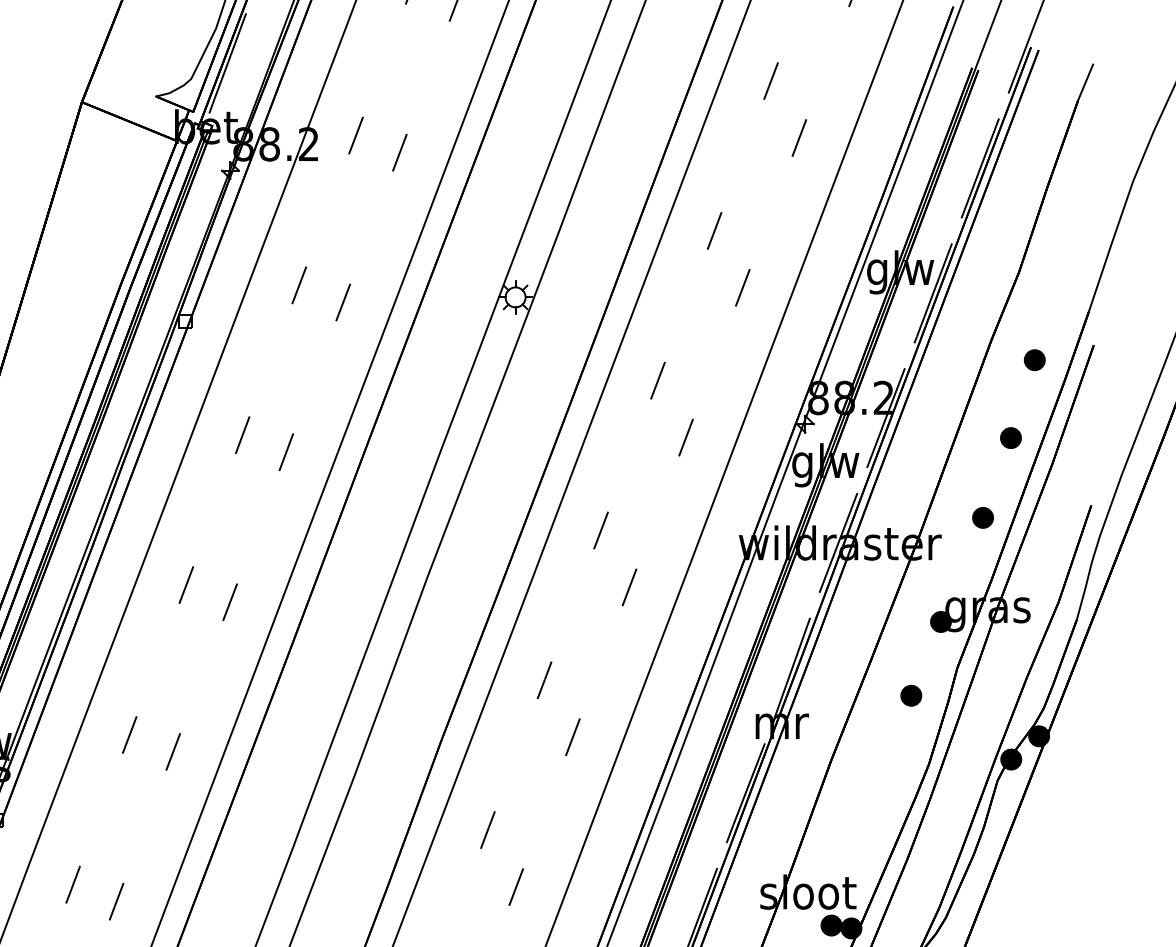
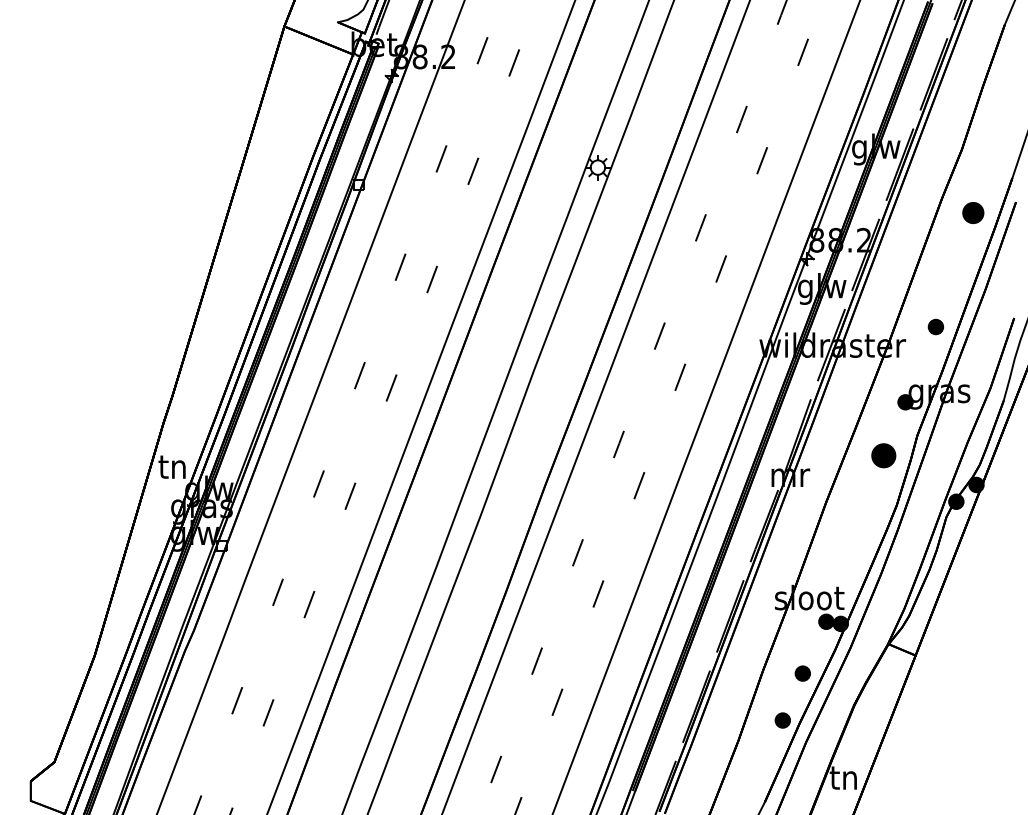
part: (1034, 359) -> (973, 212), size x1.4
part: (1011, 438) -> (956, 269), removed
part: (911, 695) -> (884, 455), size x1.6

